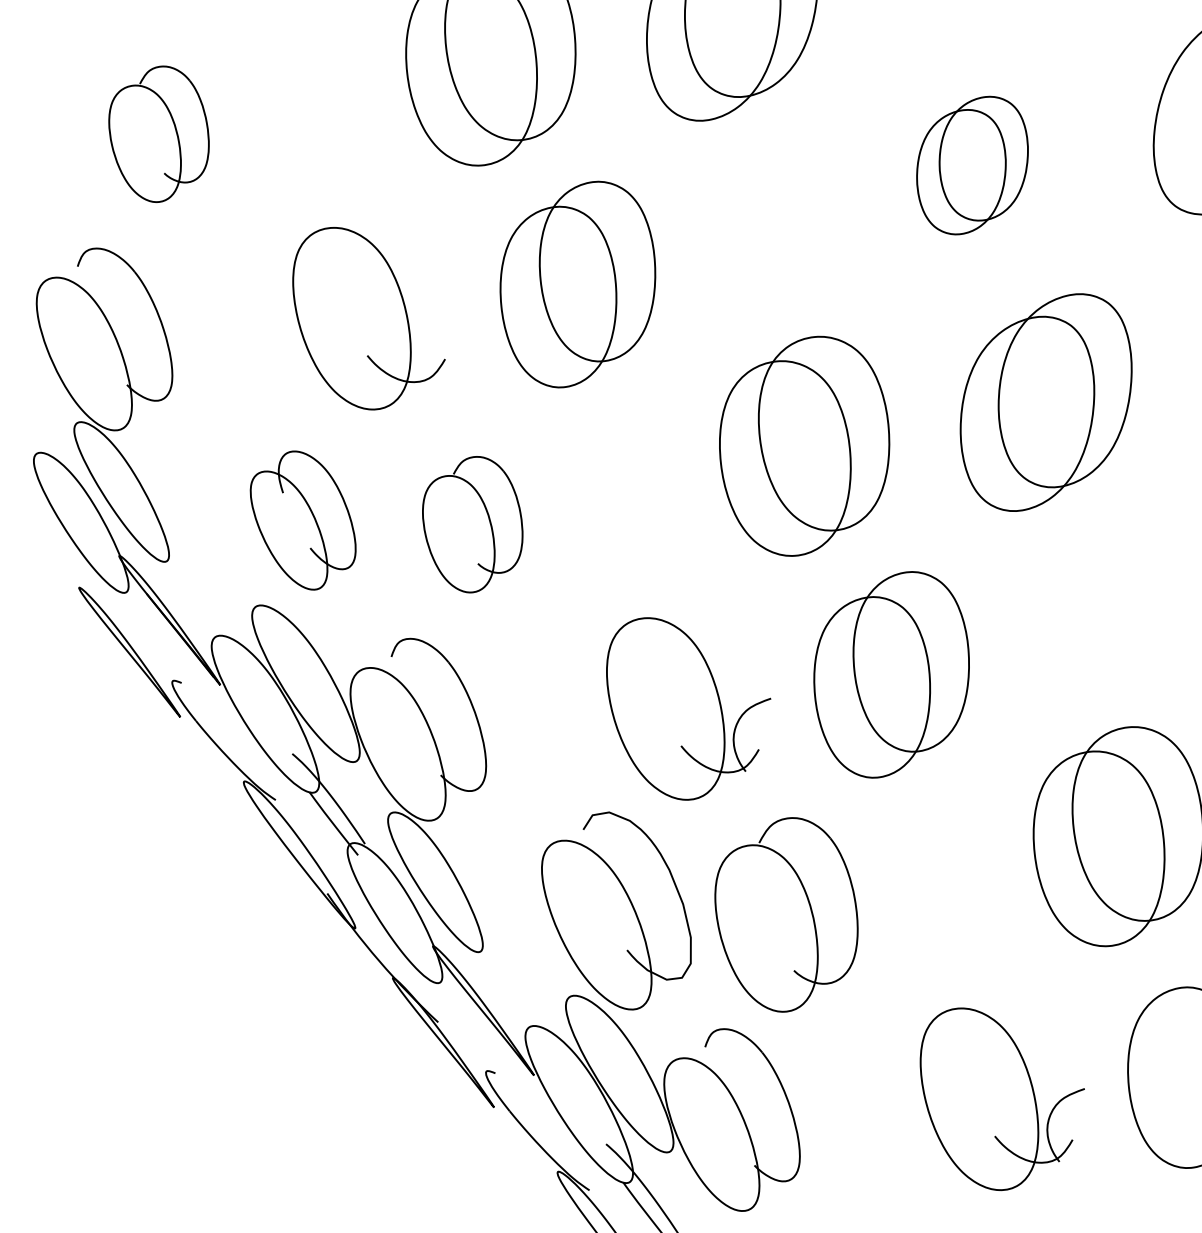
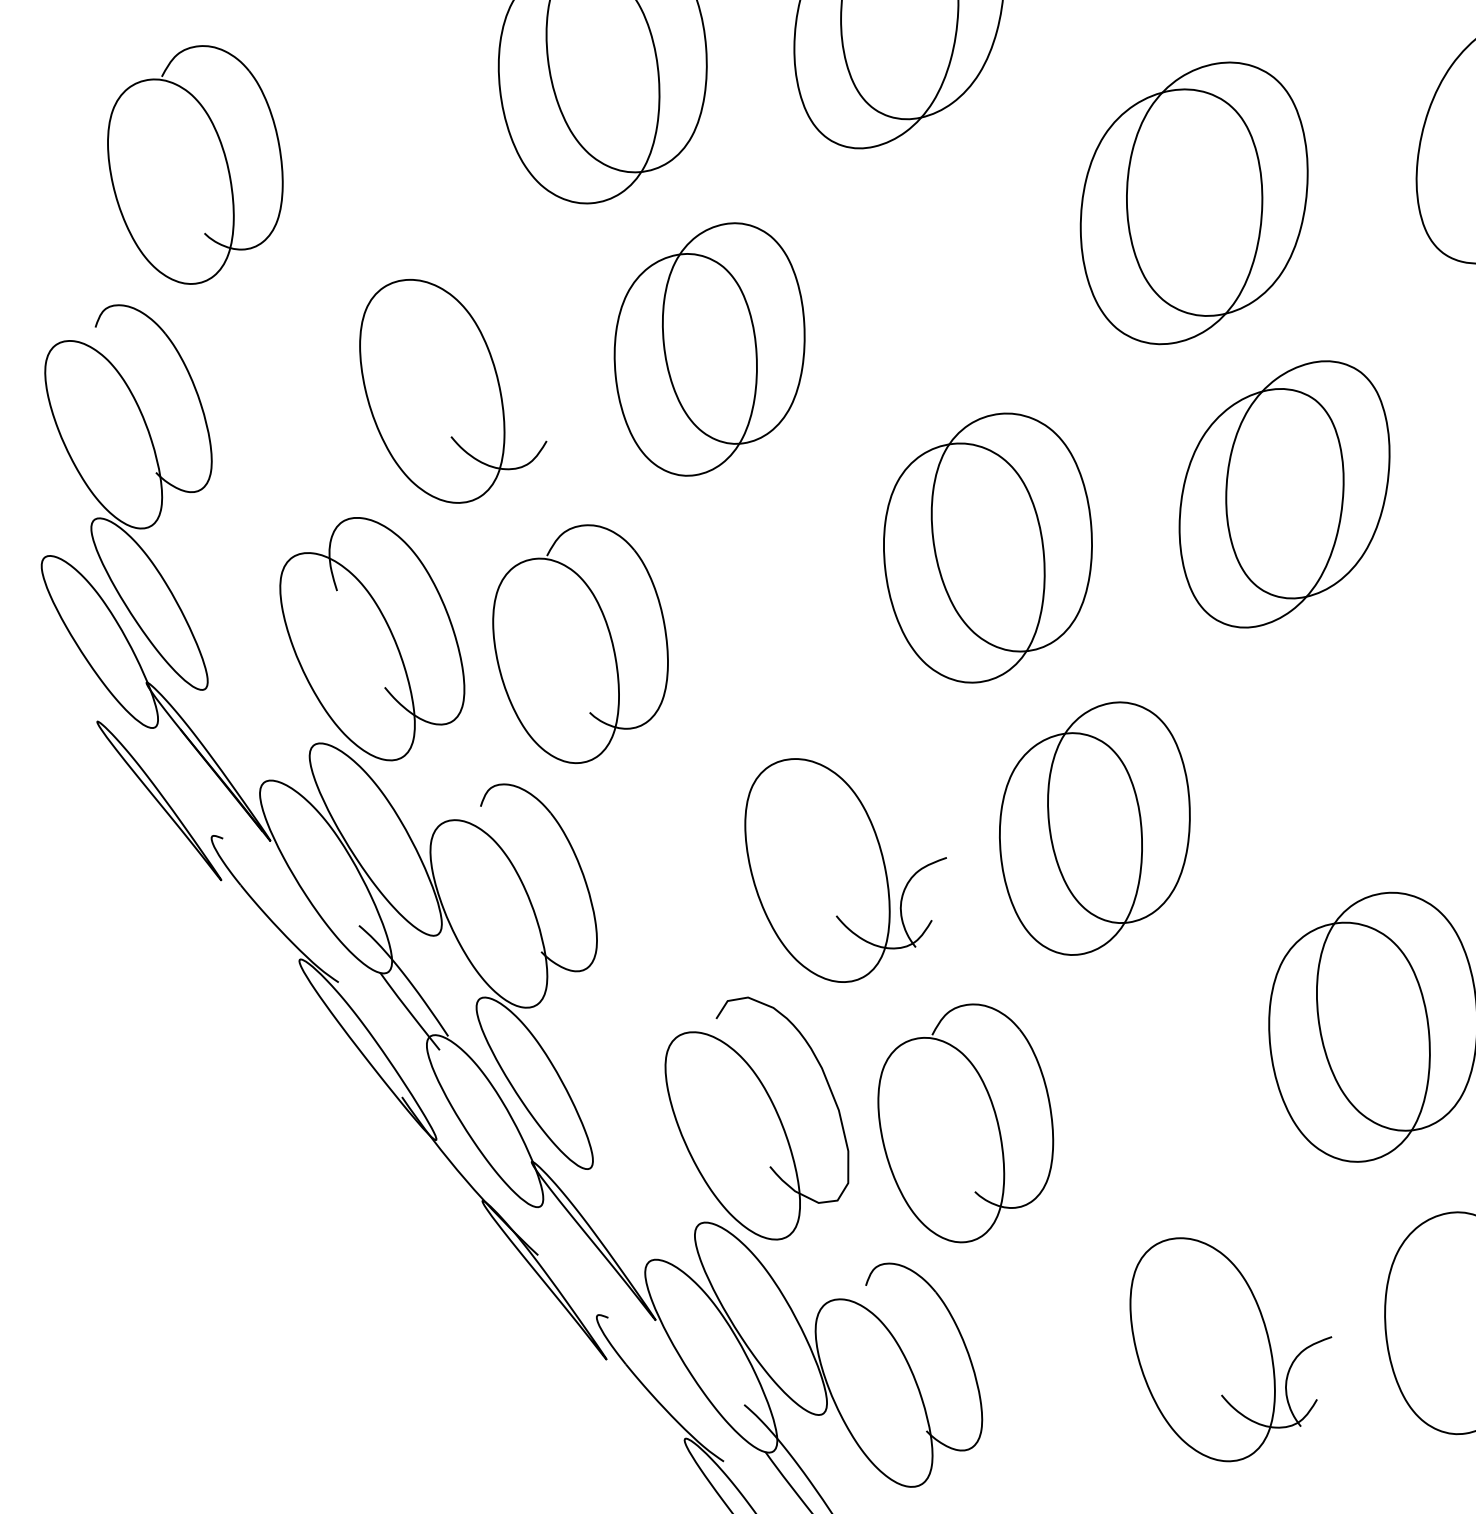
part: (159, 133) -> (195, 164), size x1.43
part: (972, 165) -> (1193, 203), size x1.67
part: (303, 520) -> (372, 639), size x1.43
part: (472, 524) -> (580, 644), size x1.43

